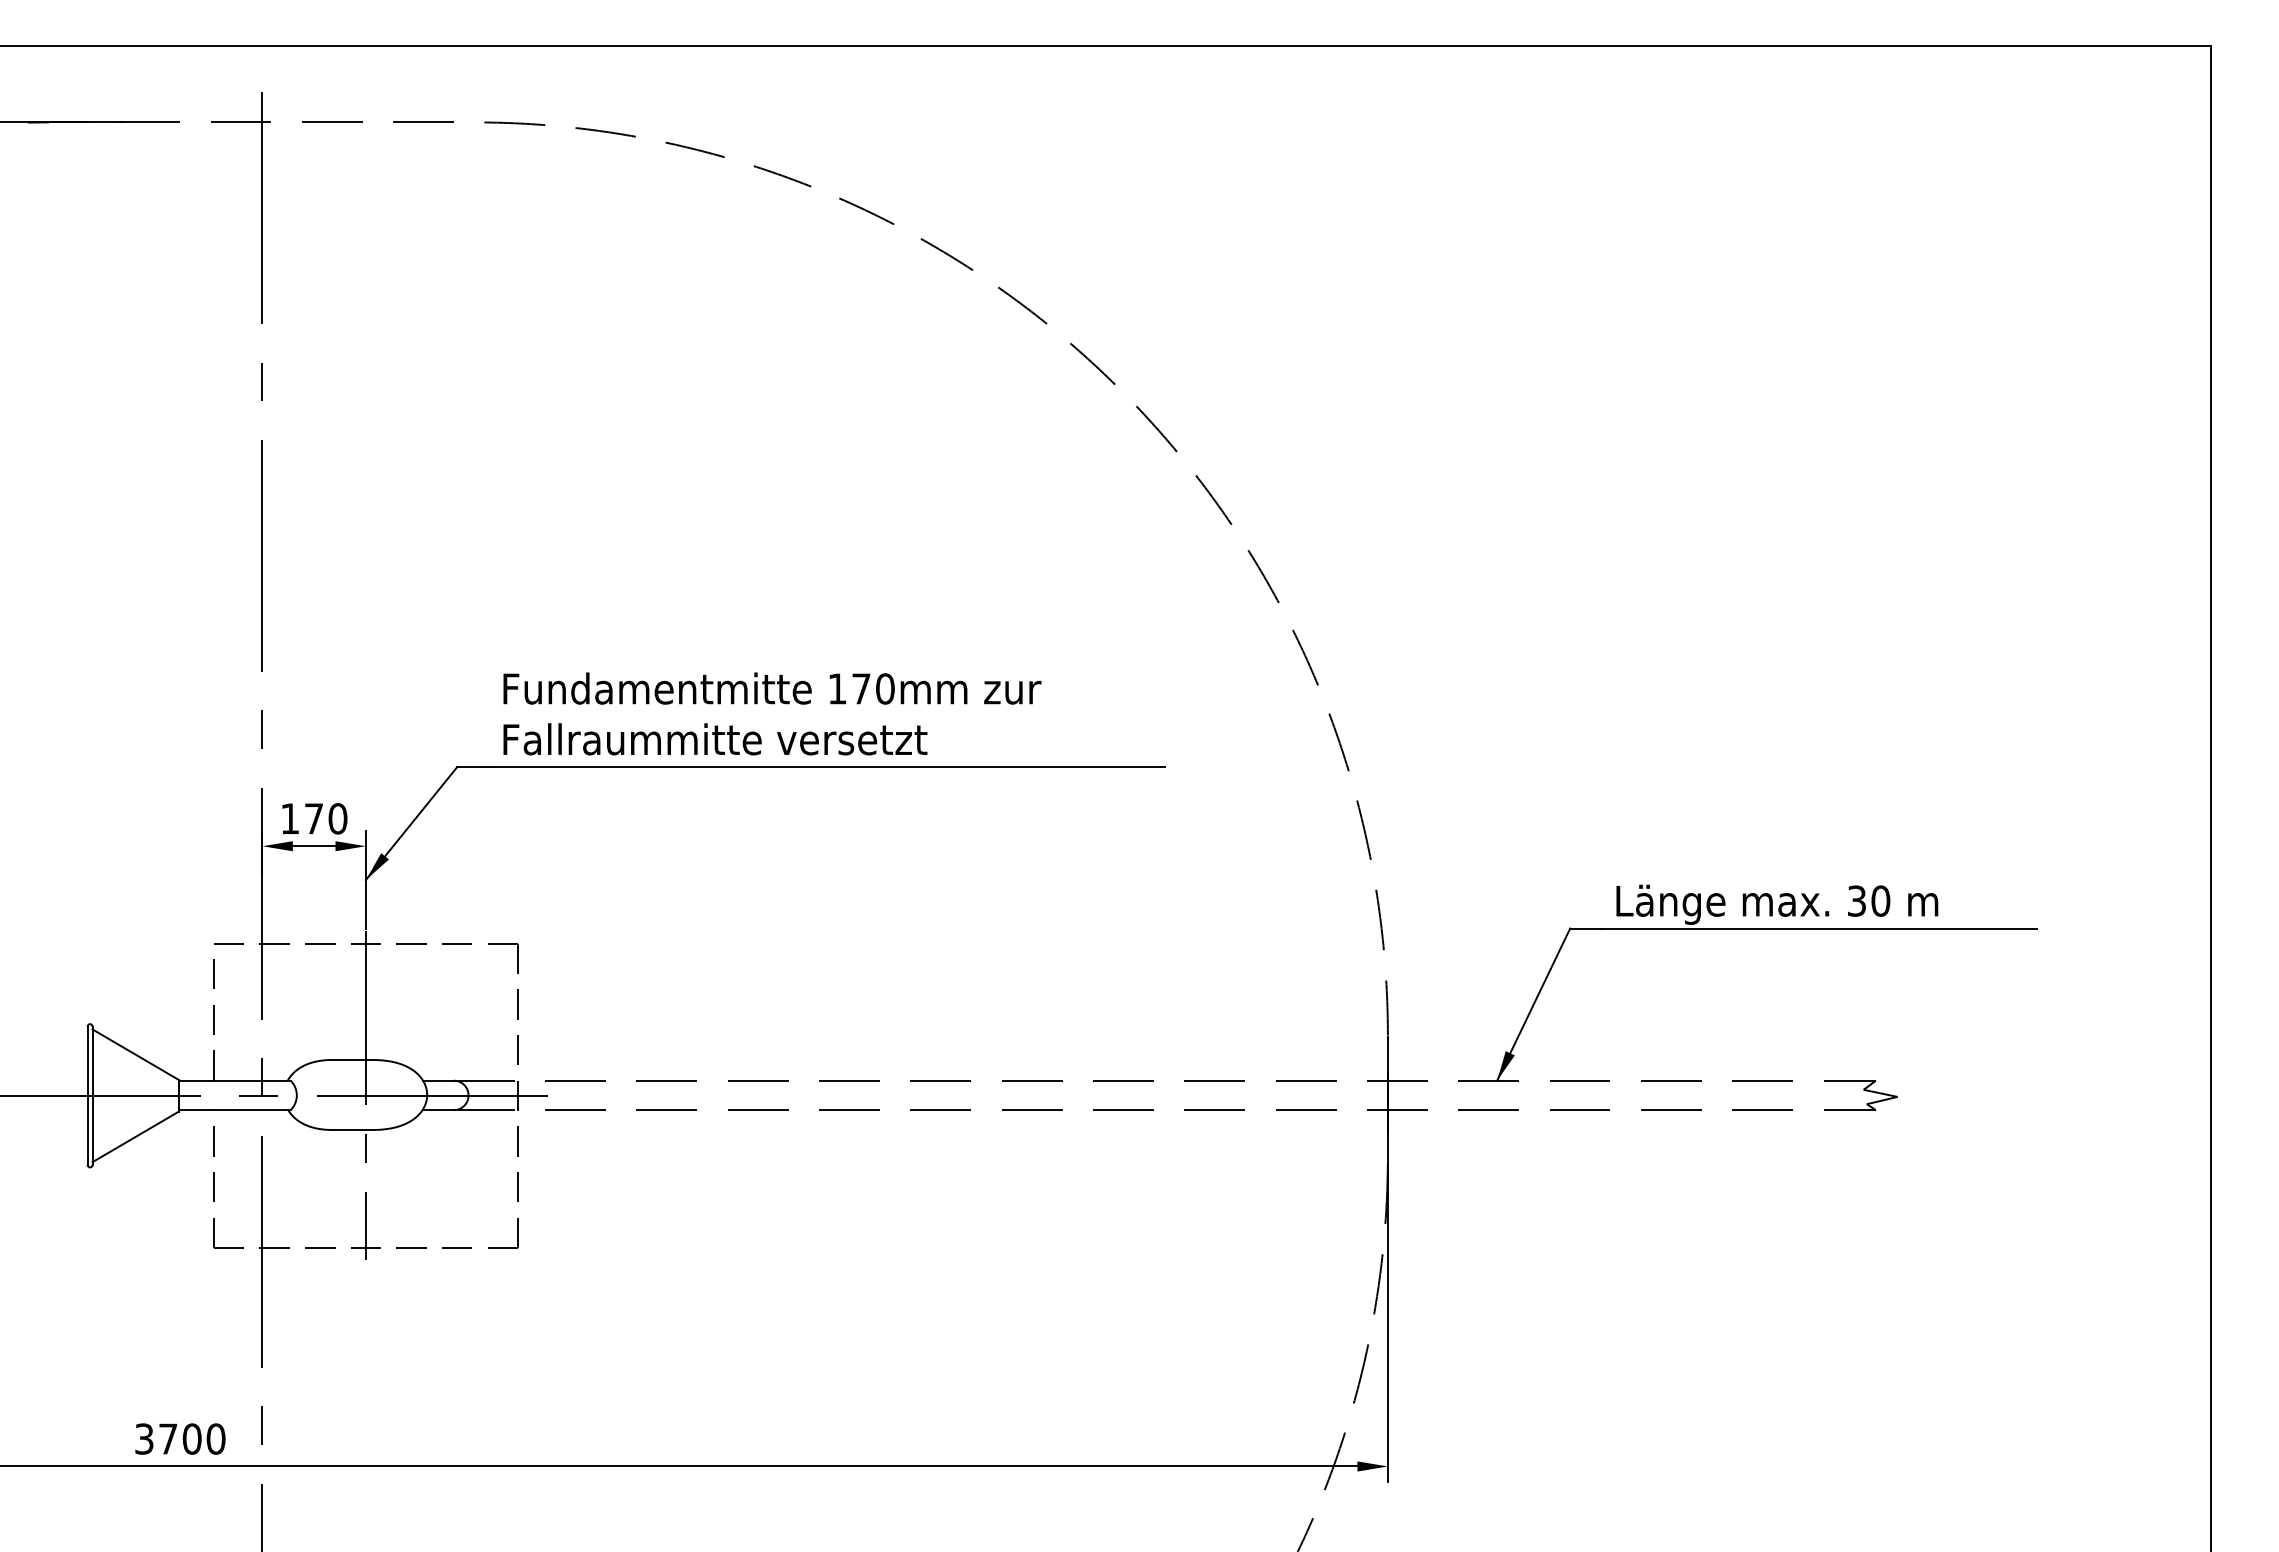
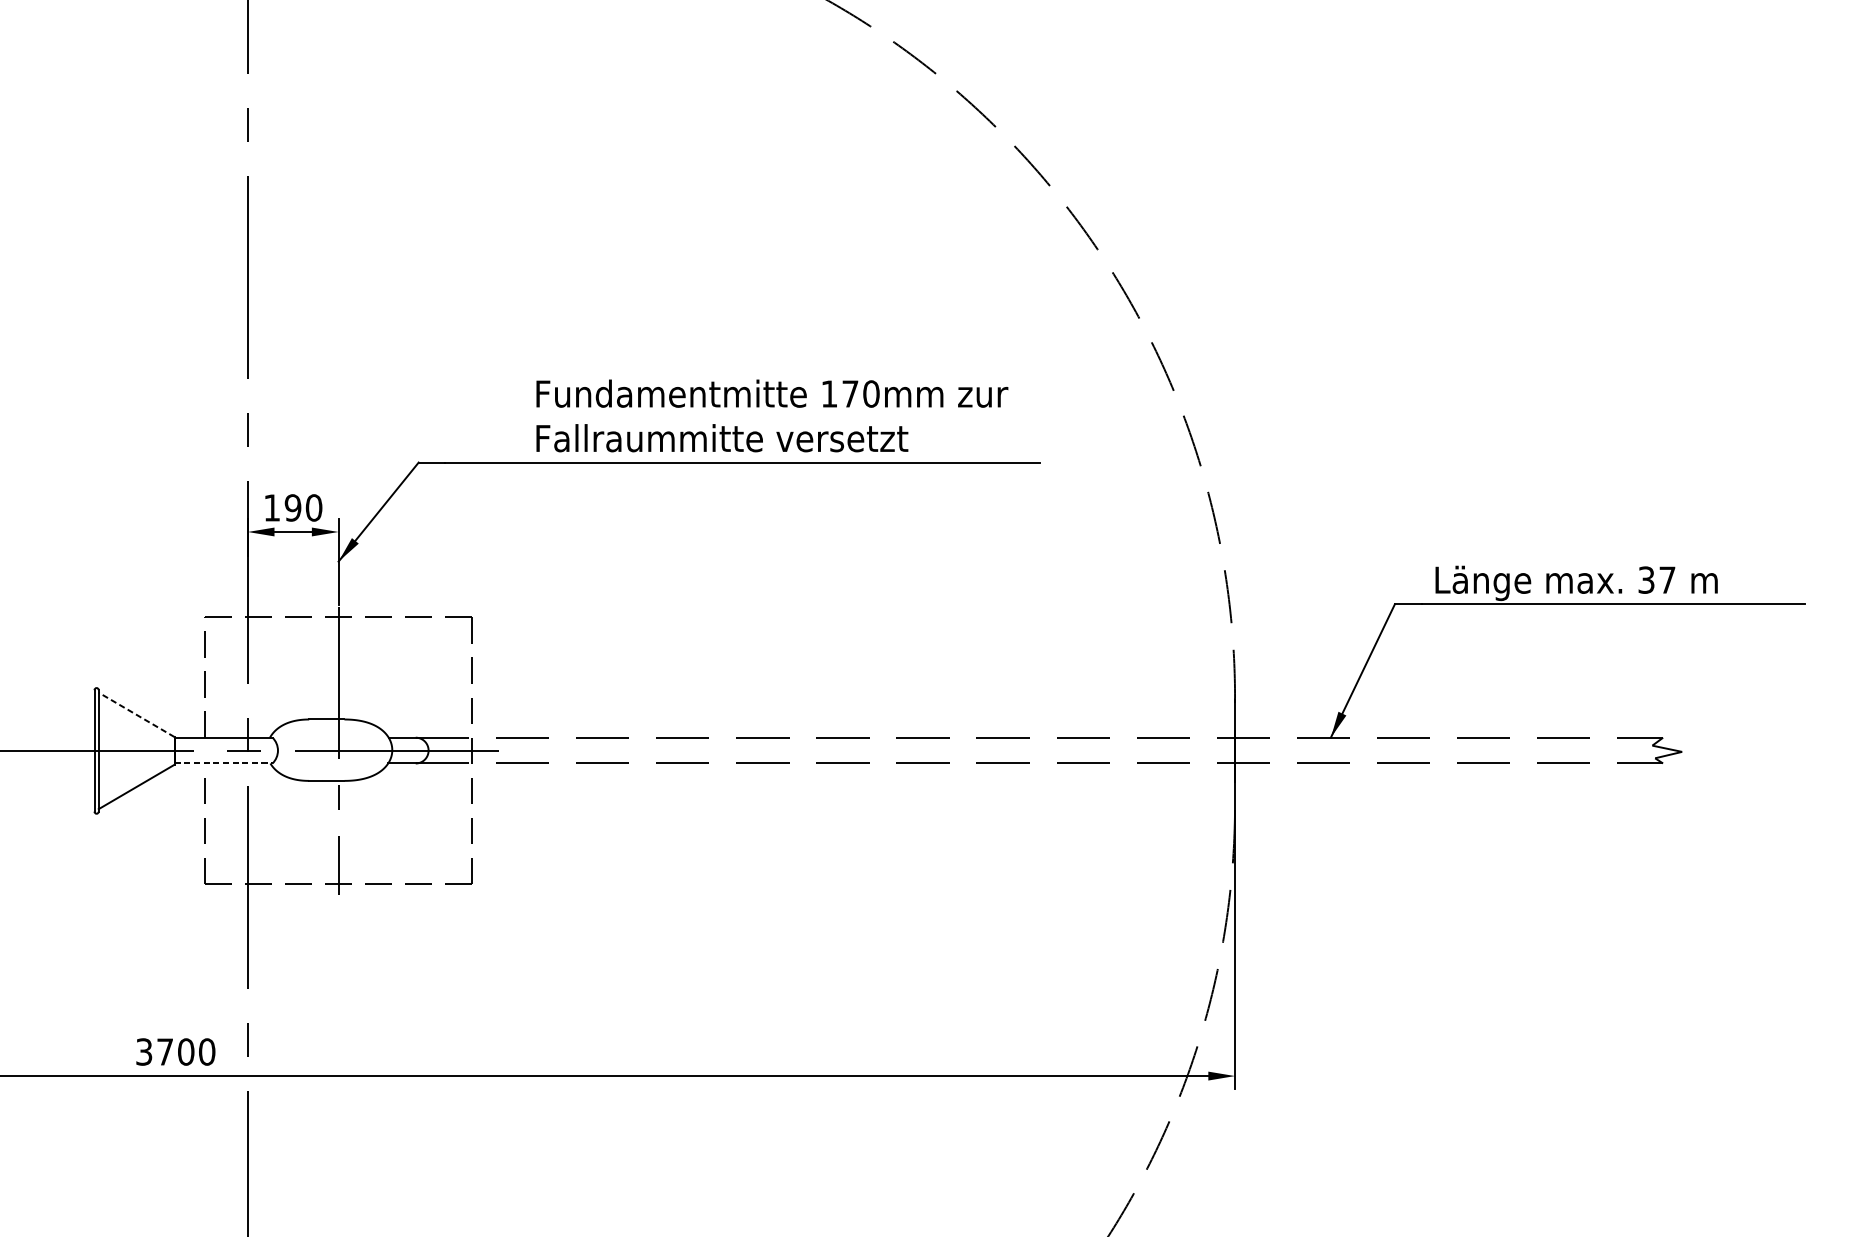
text: (772, 713) -> (772, 415), moved
text: (313, 818) -> (292, 507), 170 -> 190
text: (1880, 900) -> (1667, 579), 30 -> 37
line: (135, 1054) -> (136, 714), solid -> dashed
line: (234, 1110) -> (223, 763), solid -> dashed

